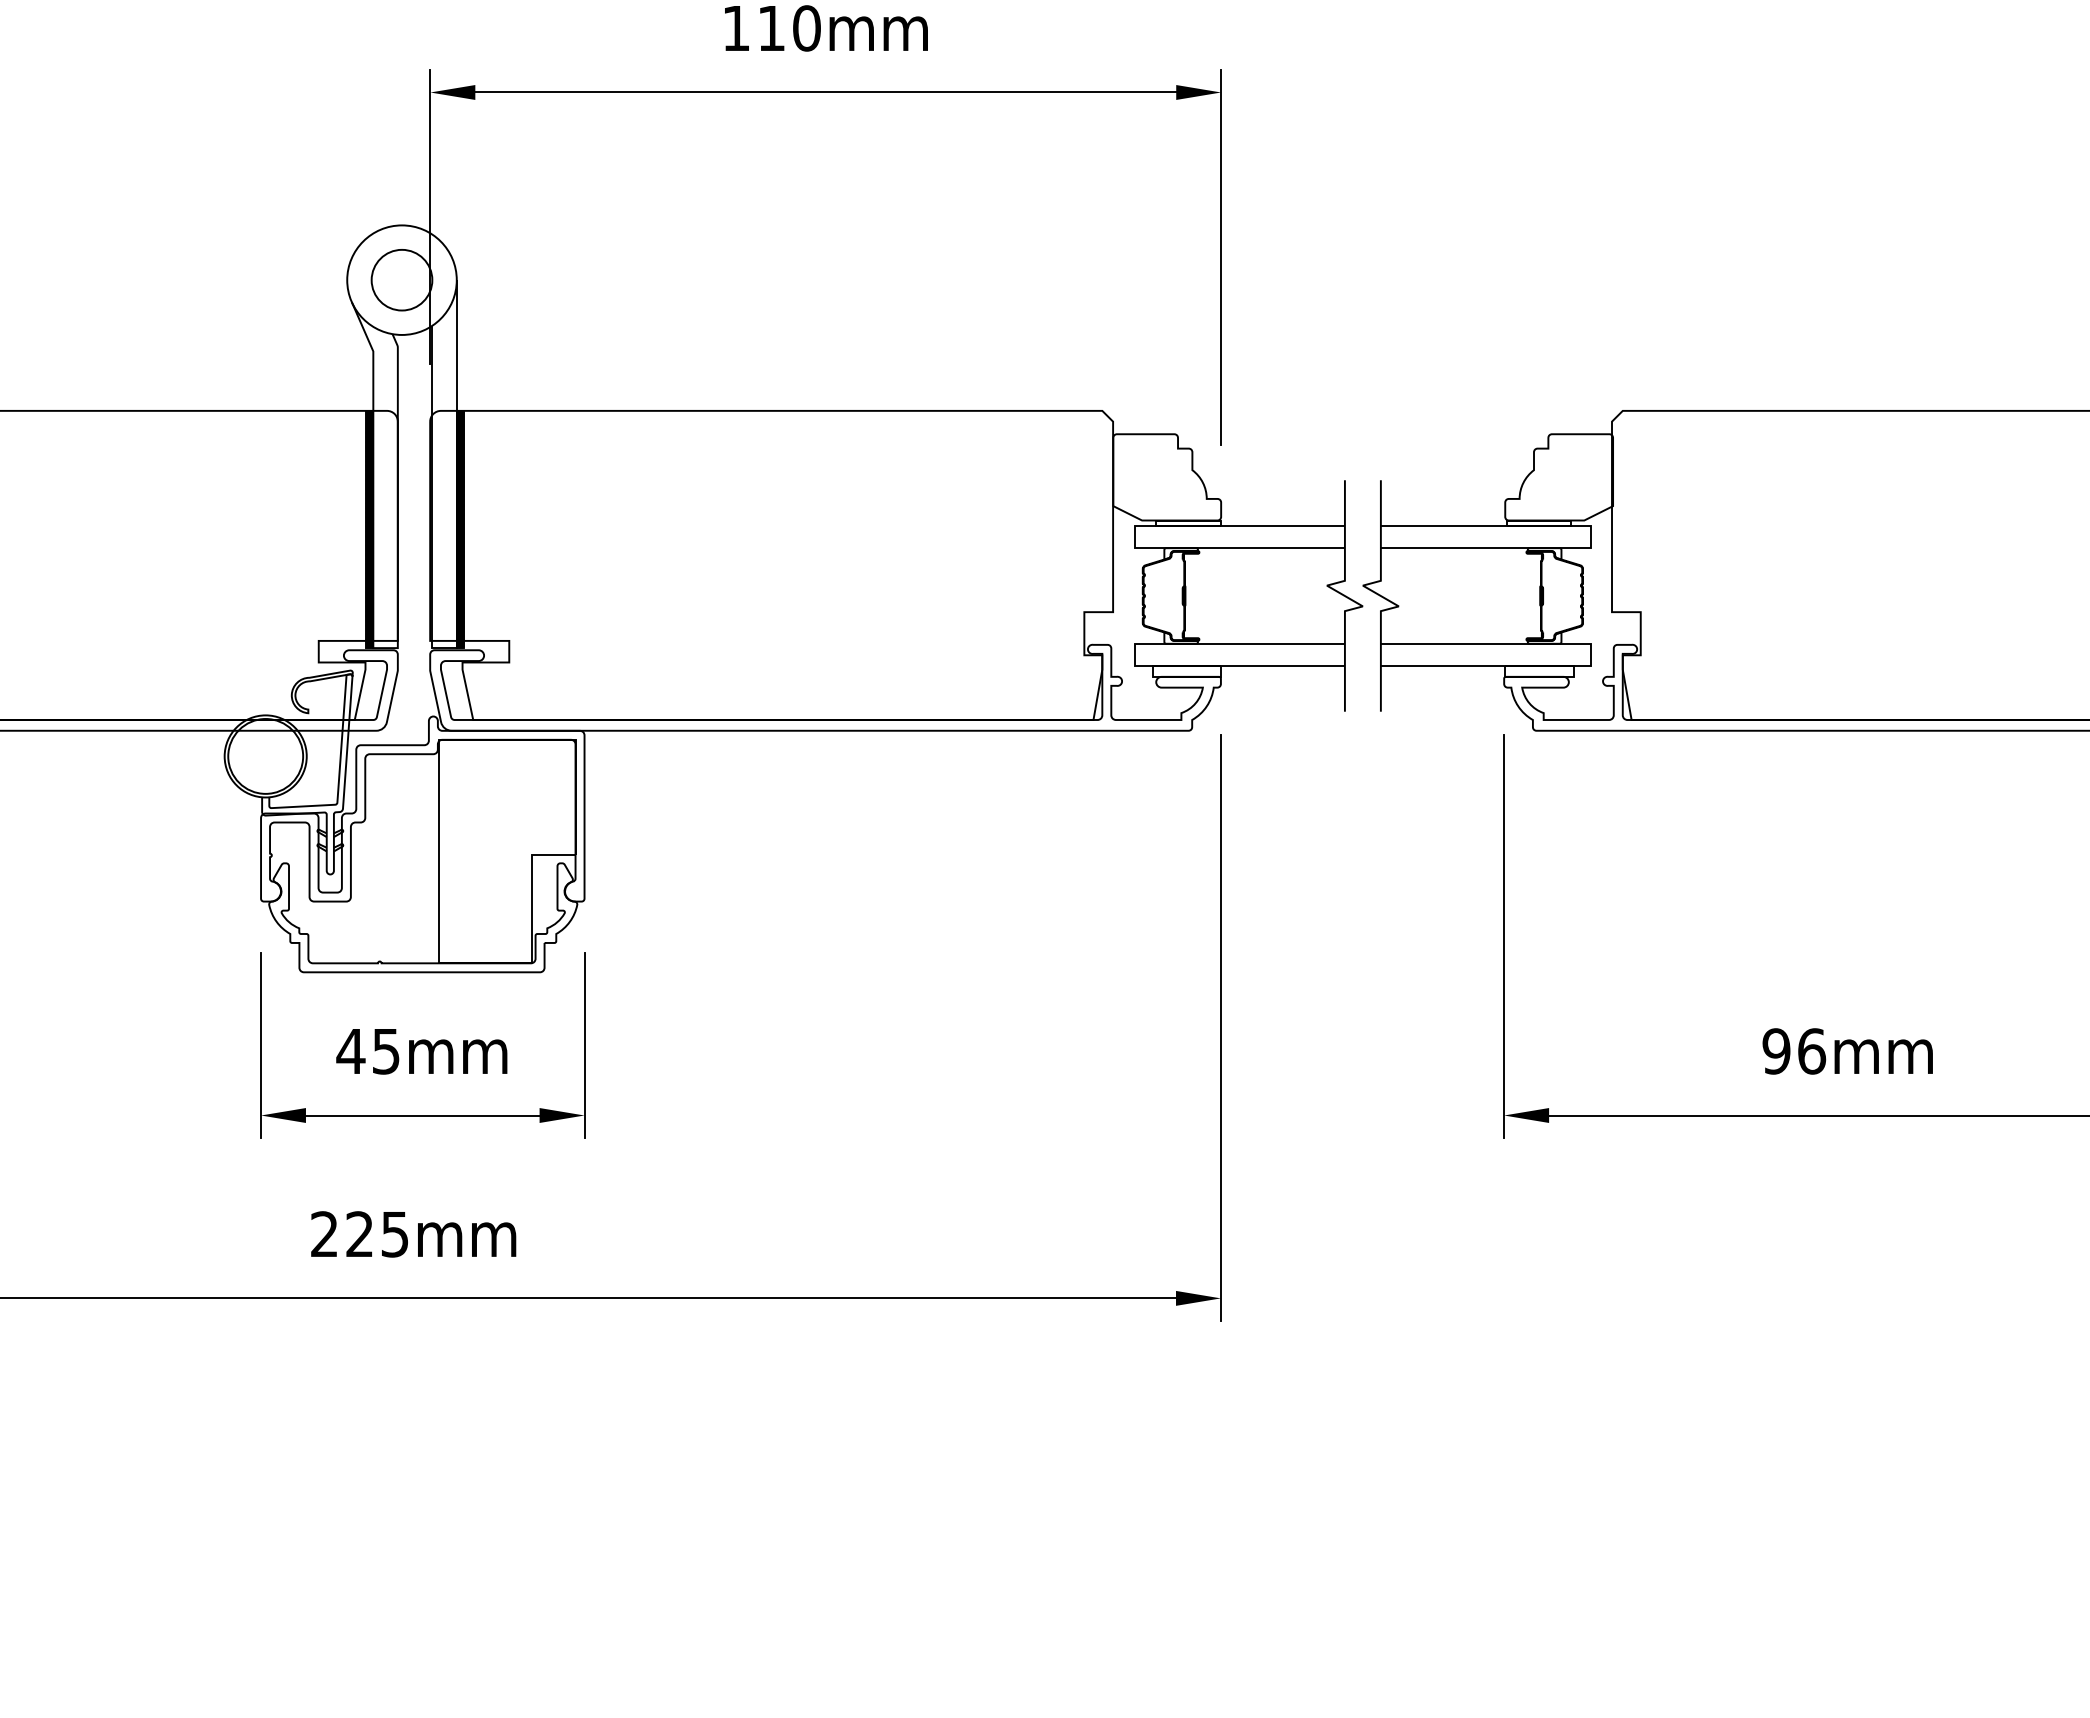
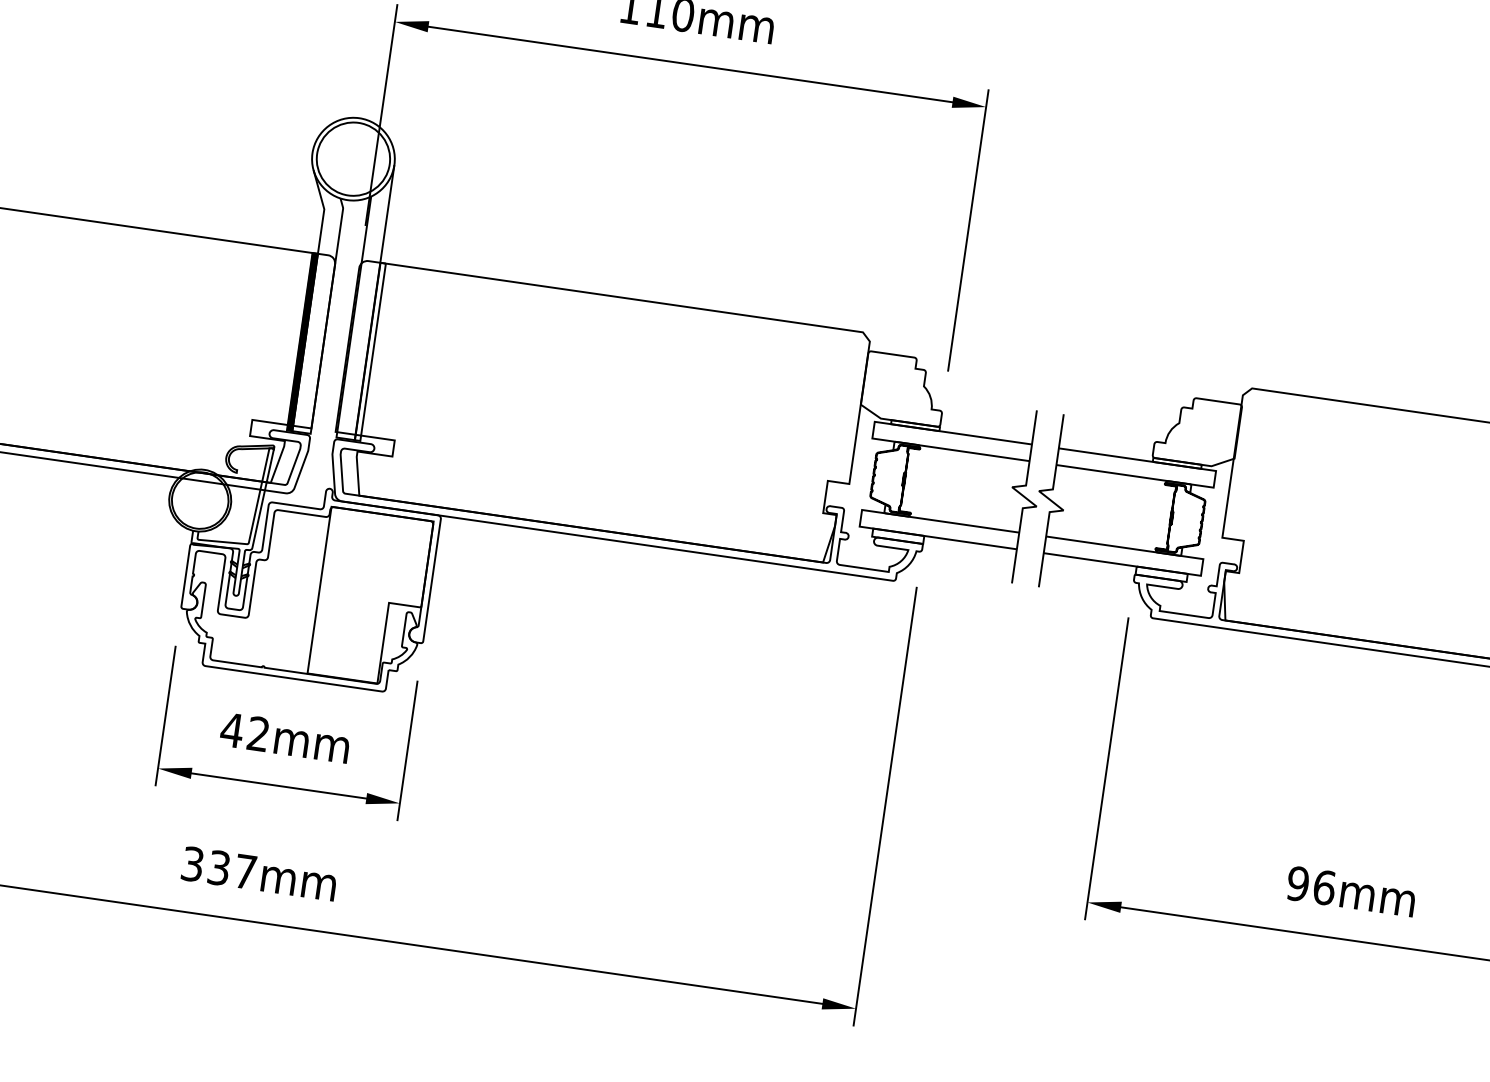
circle: (401, 279) -> (353, 158), size x1.6
hatch: (460, 529) -> (370, 351), removed
text: (385, 1051) -> (258, 734), 45mm -> 42mm
text: (359, 1234) -> (218, 868), 225mm -> 337mm

